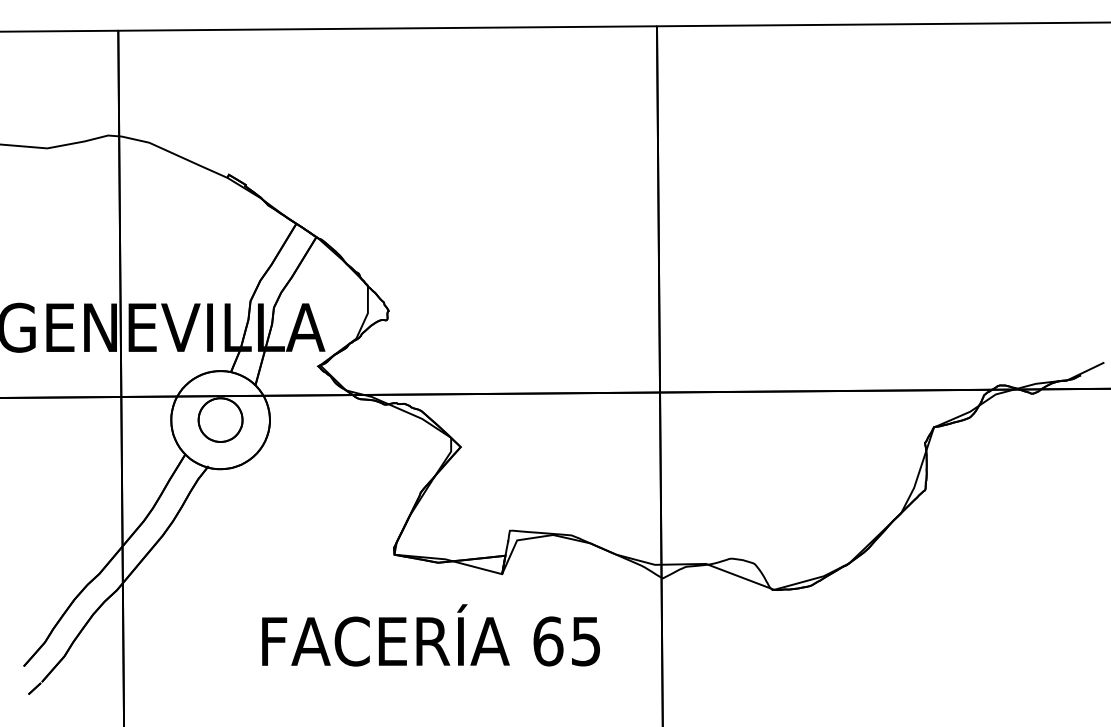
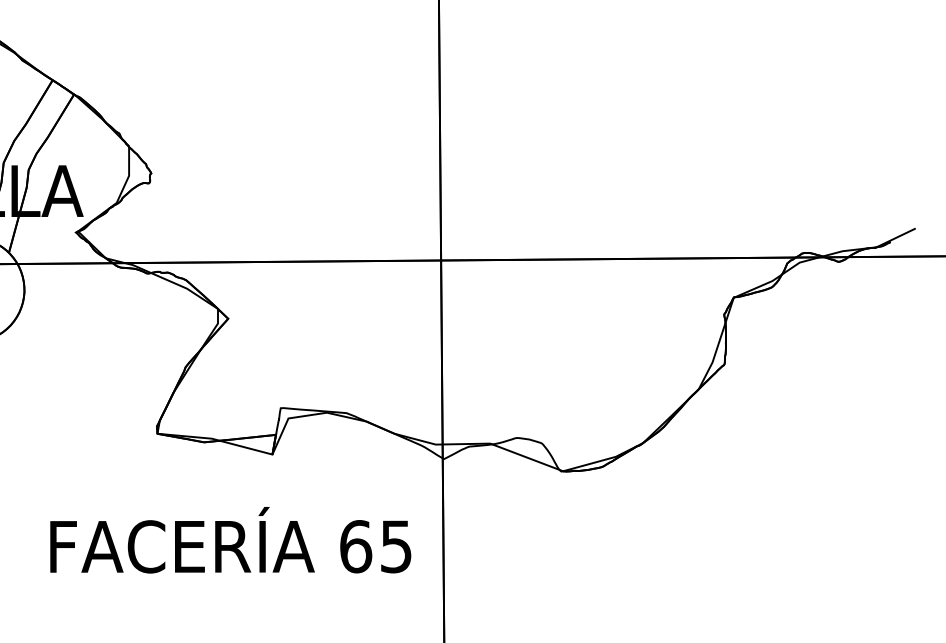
text: (430, 635) -> (230, 540), moved

